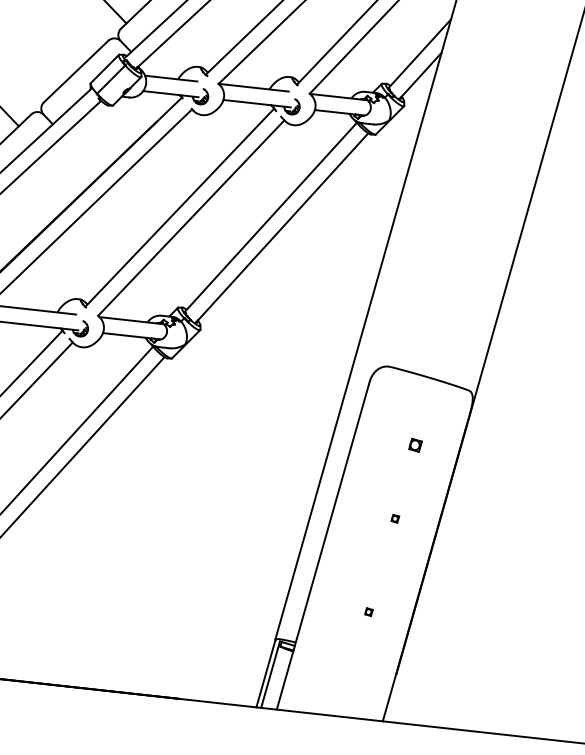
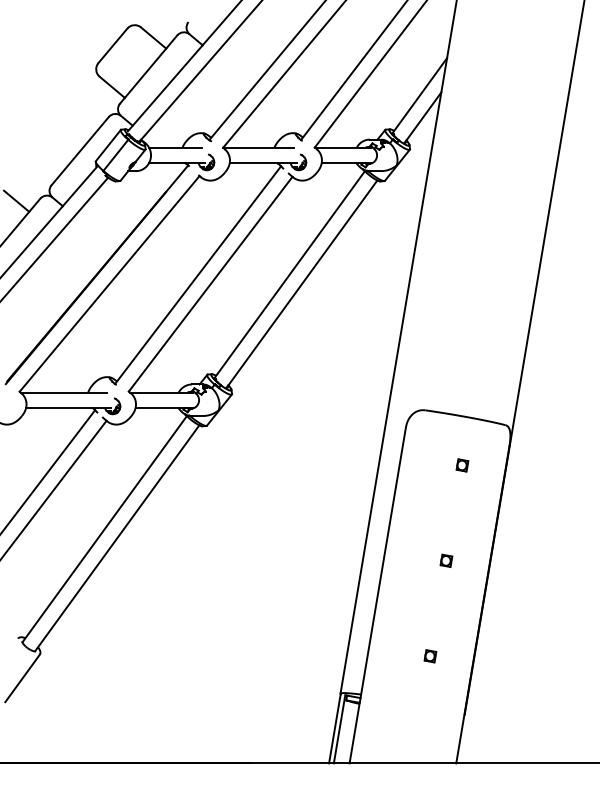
part: (415, 445) -> (462, 465), moved
part: (395, 518) -> (446, 560), size x1.67
part: (368, 612) -> (430, 656), size x1.67

